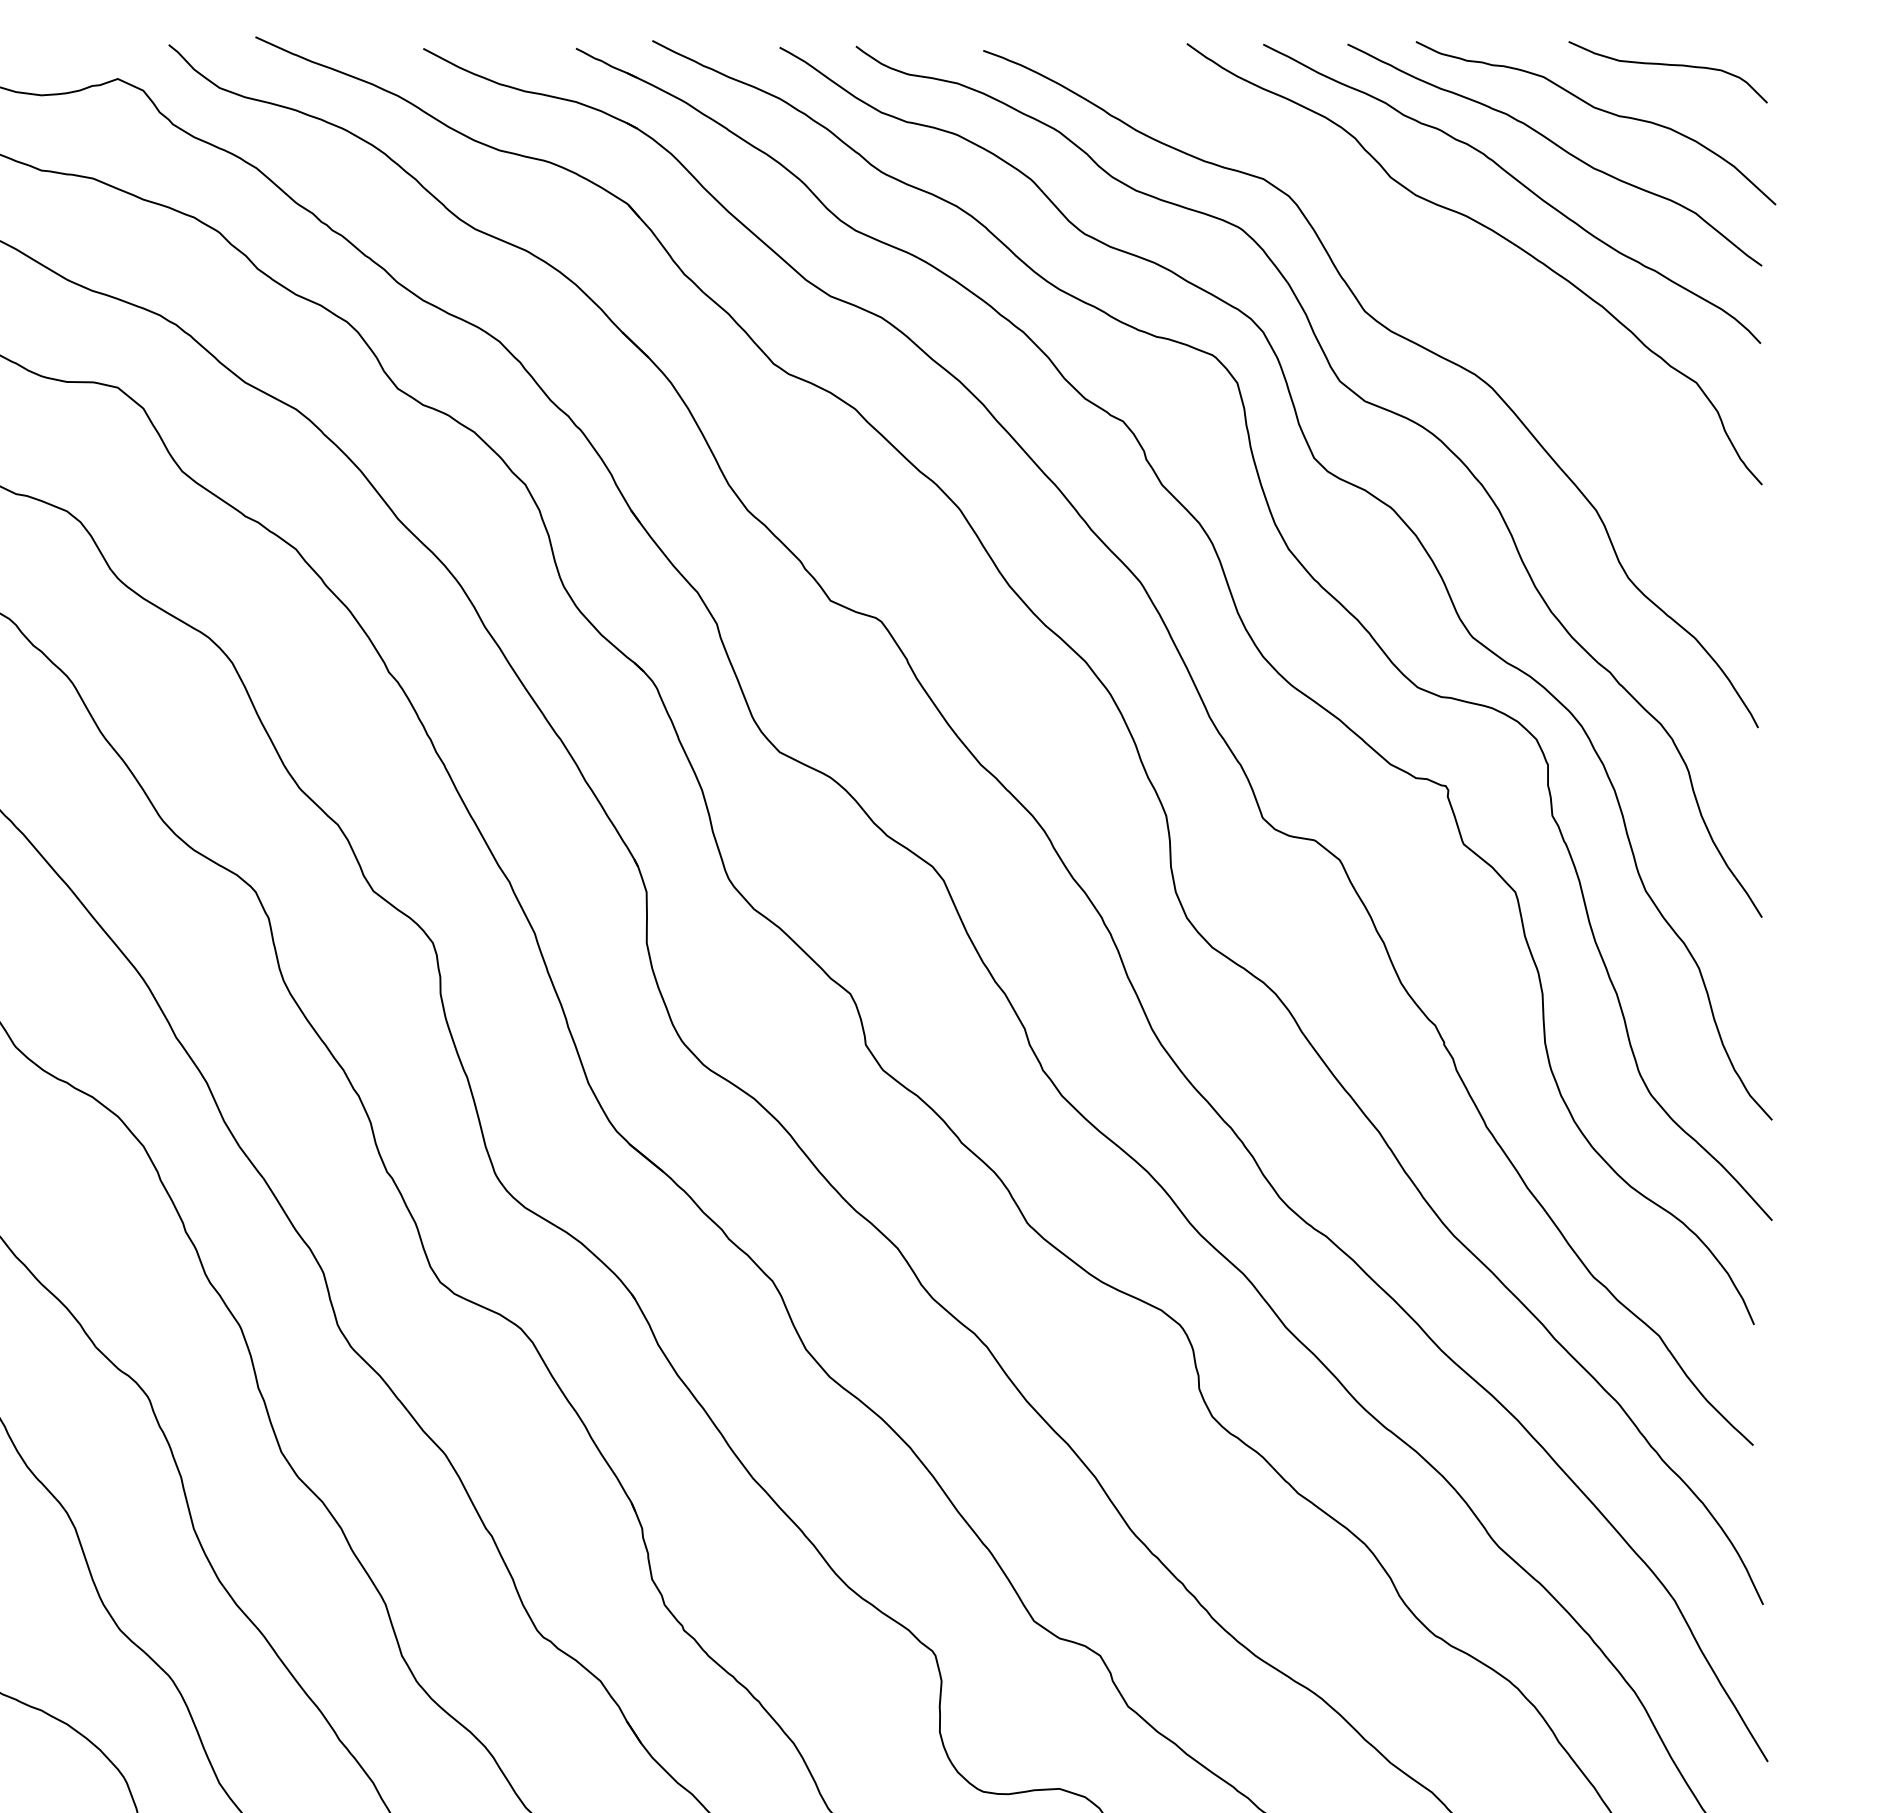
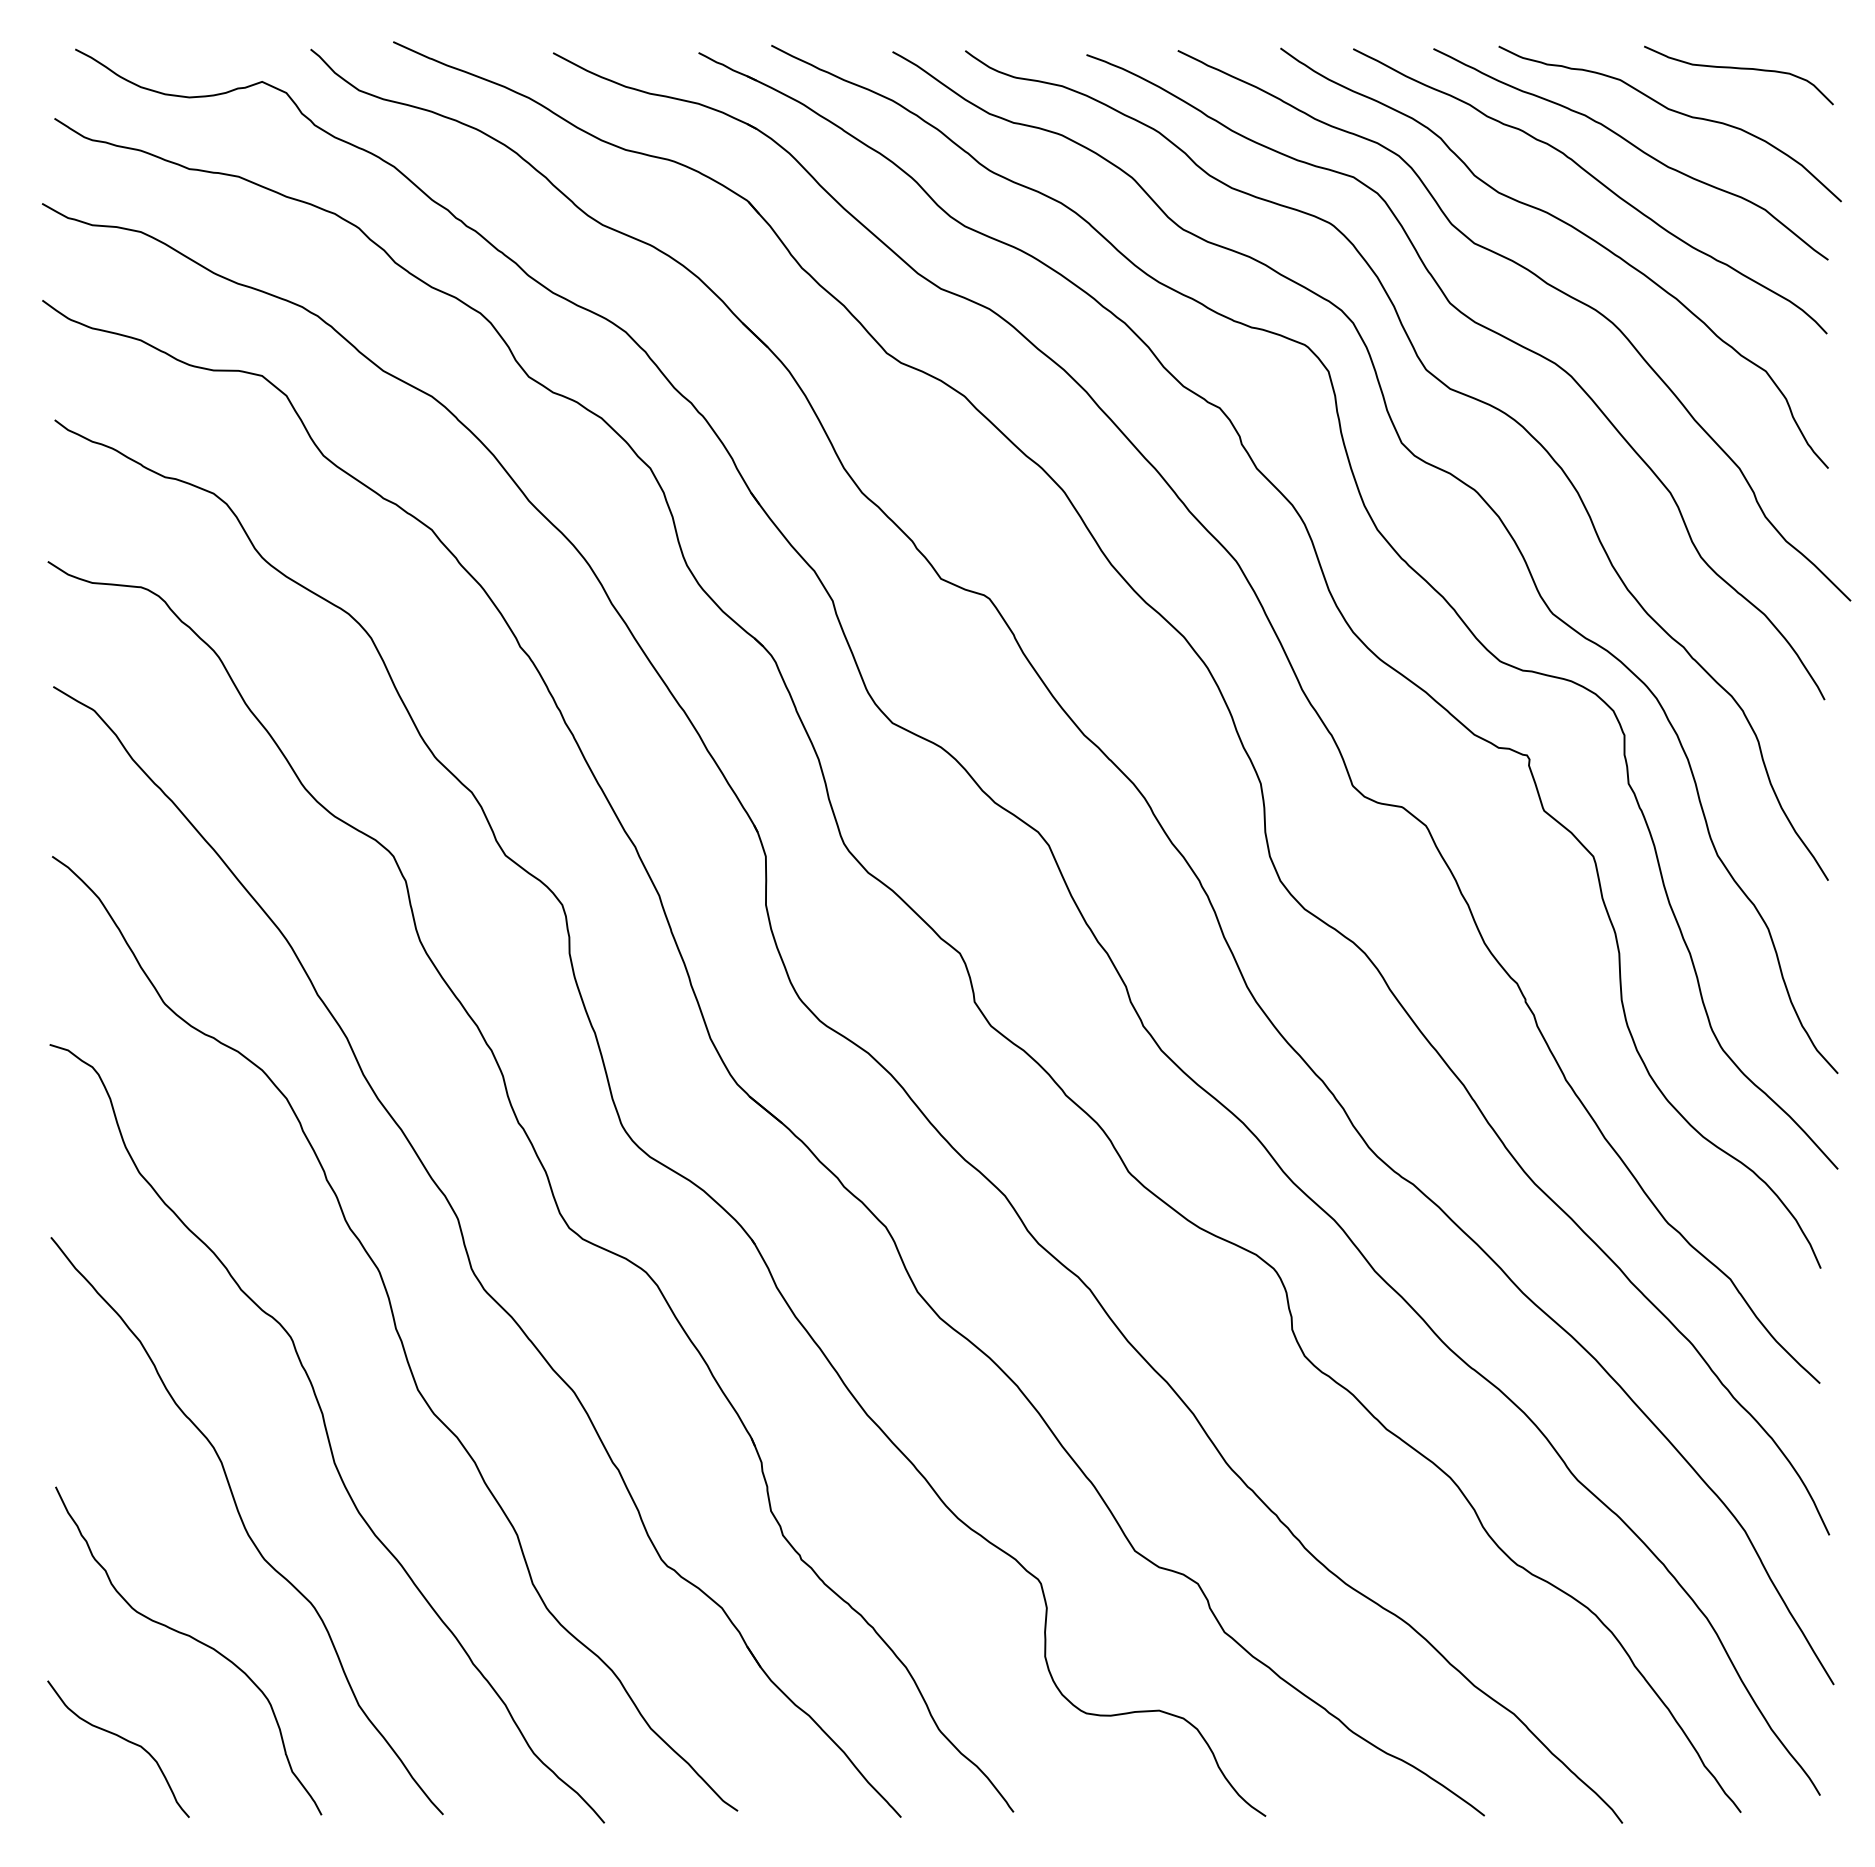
curve: (1466, 291) -> (1546, 284), added

